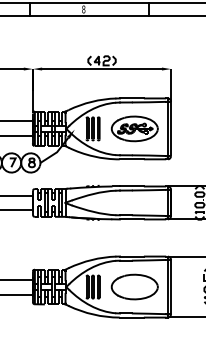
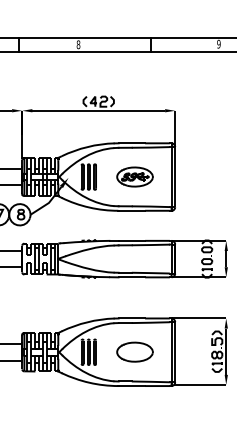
part: (134, 128) -> (134, 176), size x0.7
part: (134, 286) -> (134, 351), size x0.7

